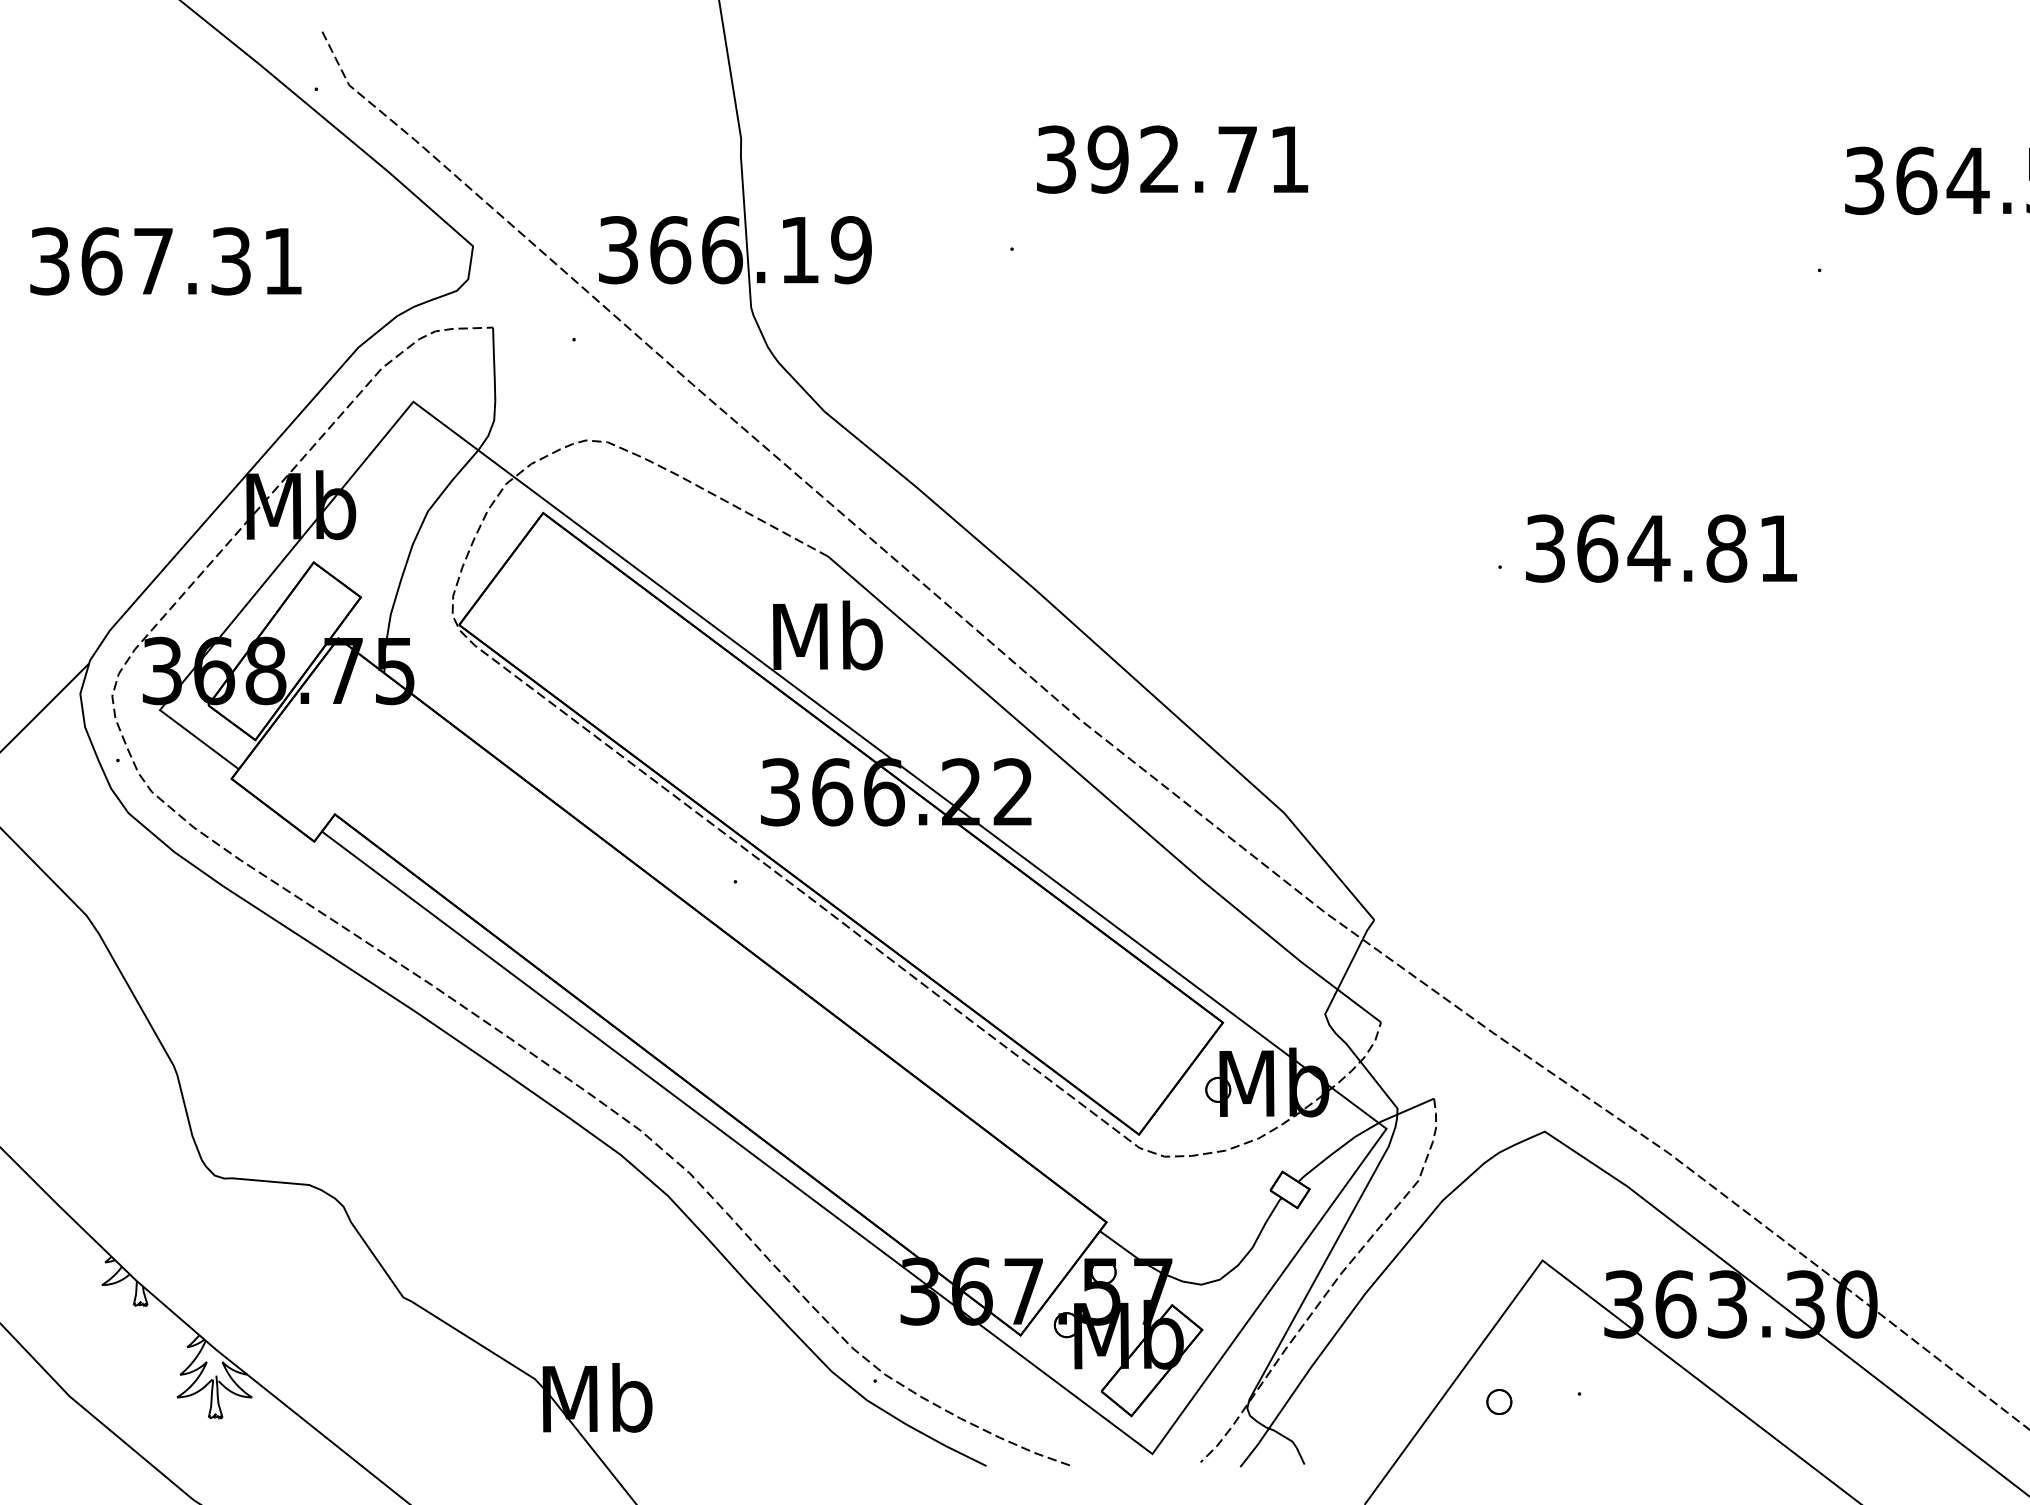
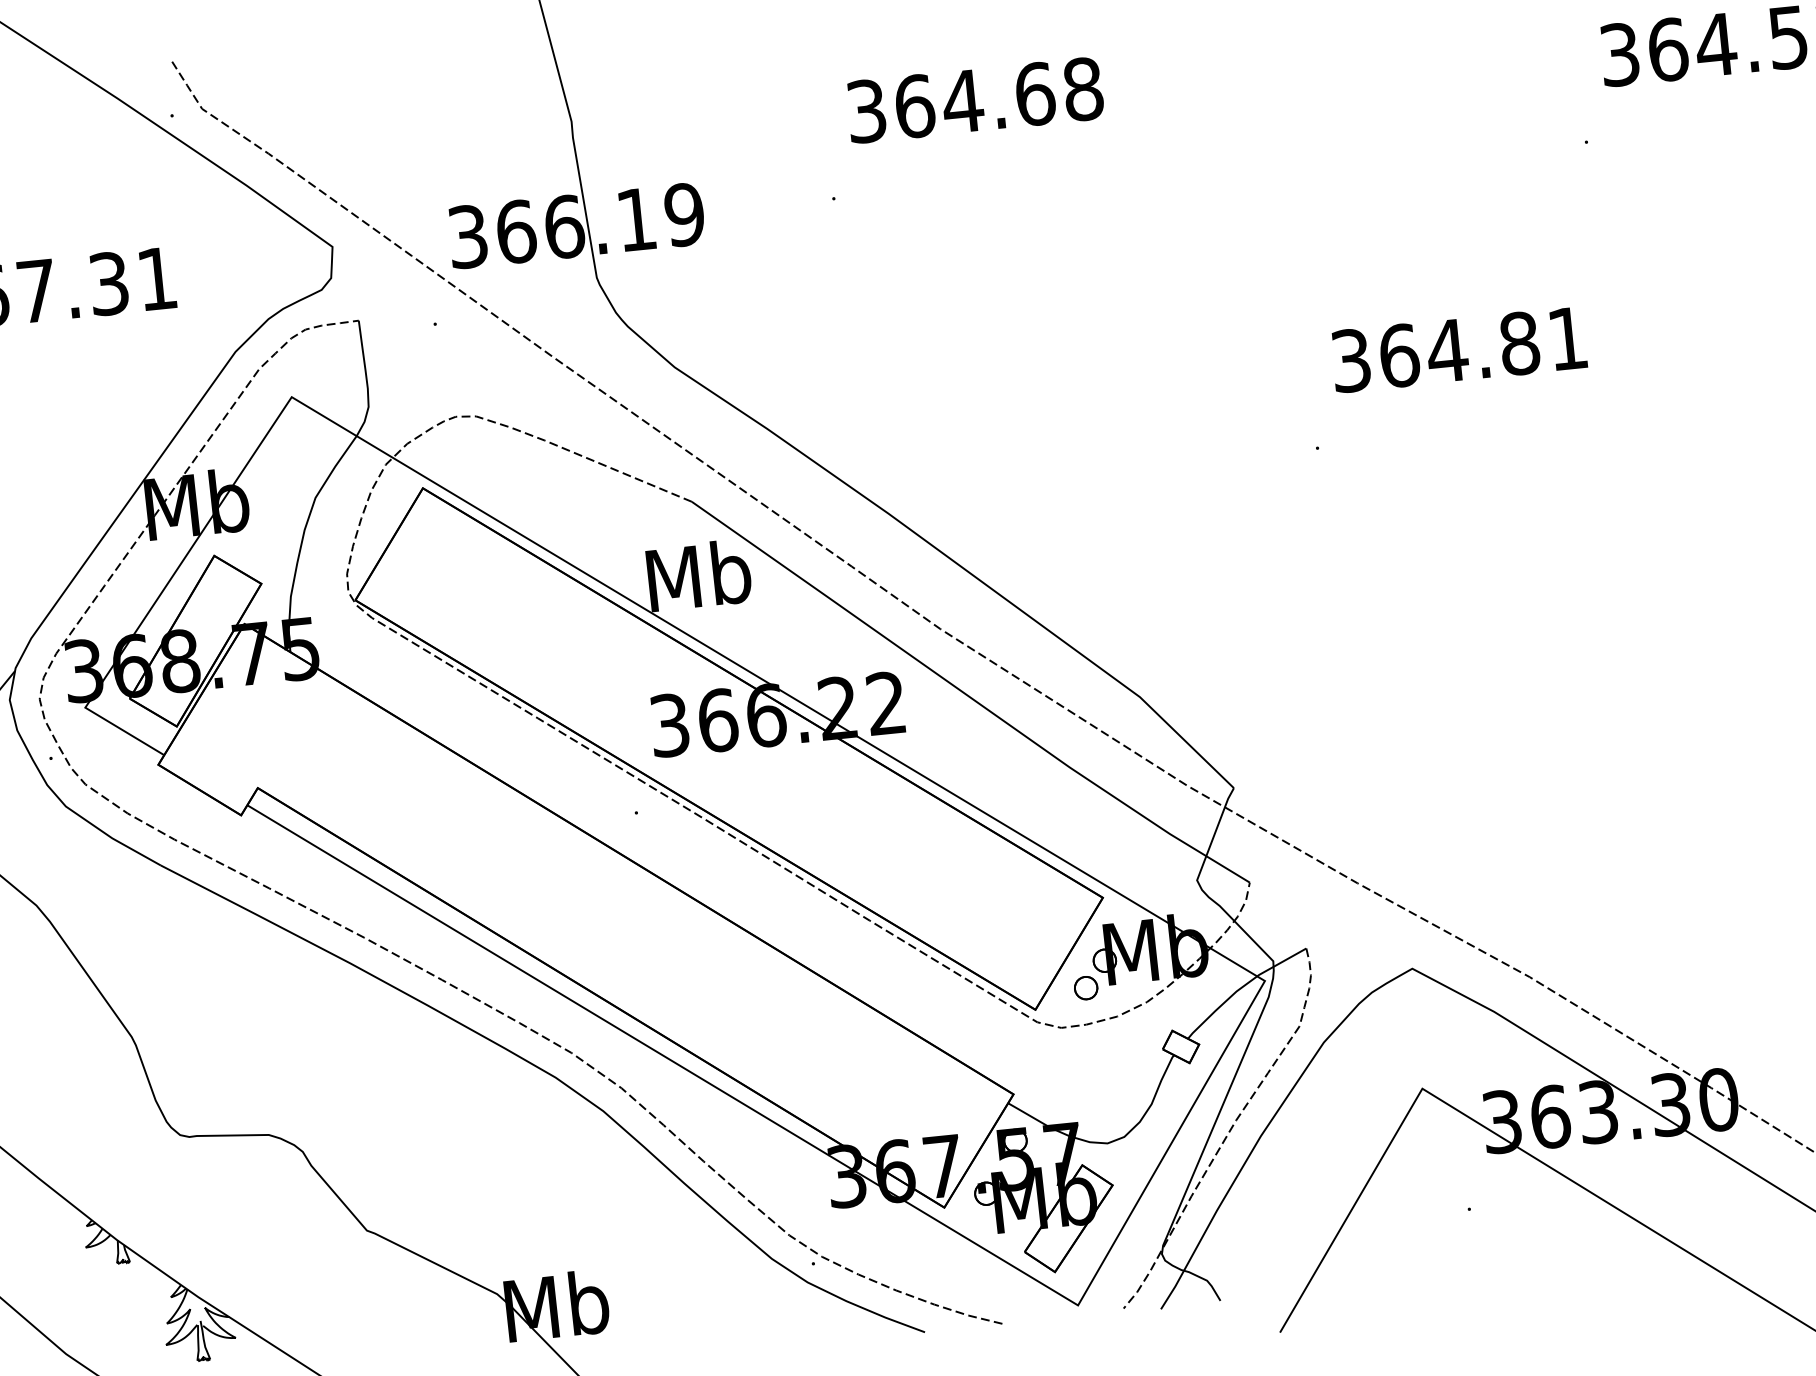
text: (1198, 159) -> (998, 97), 392.71 -> 364.68
text: (1661, 548) -> (1459, 349), moved
part: (1499, 1401) -> (1086, 987), moved

